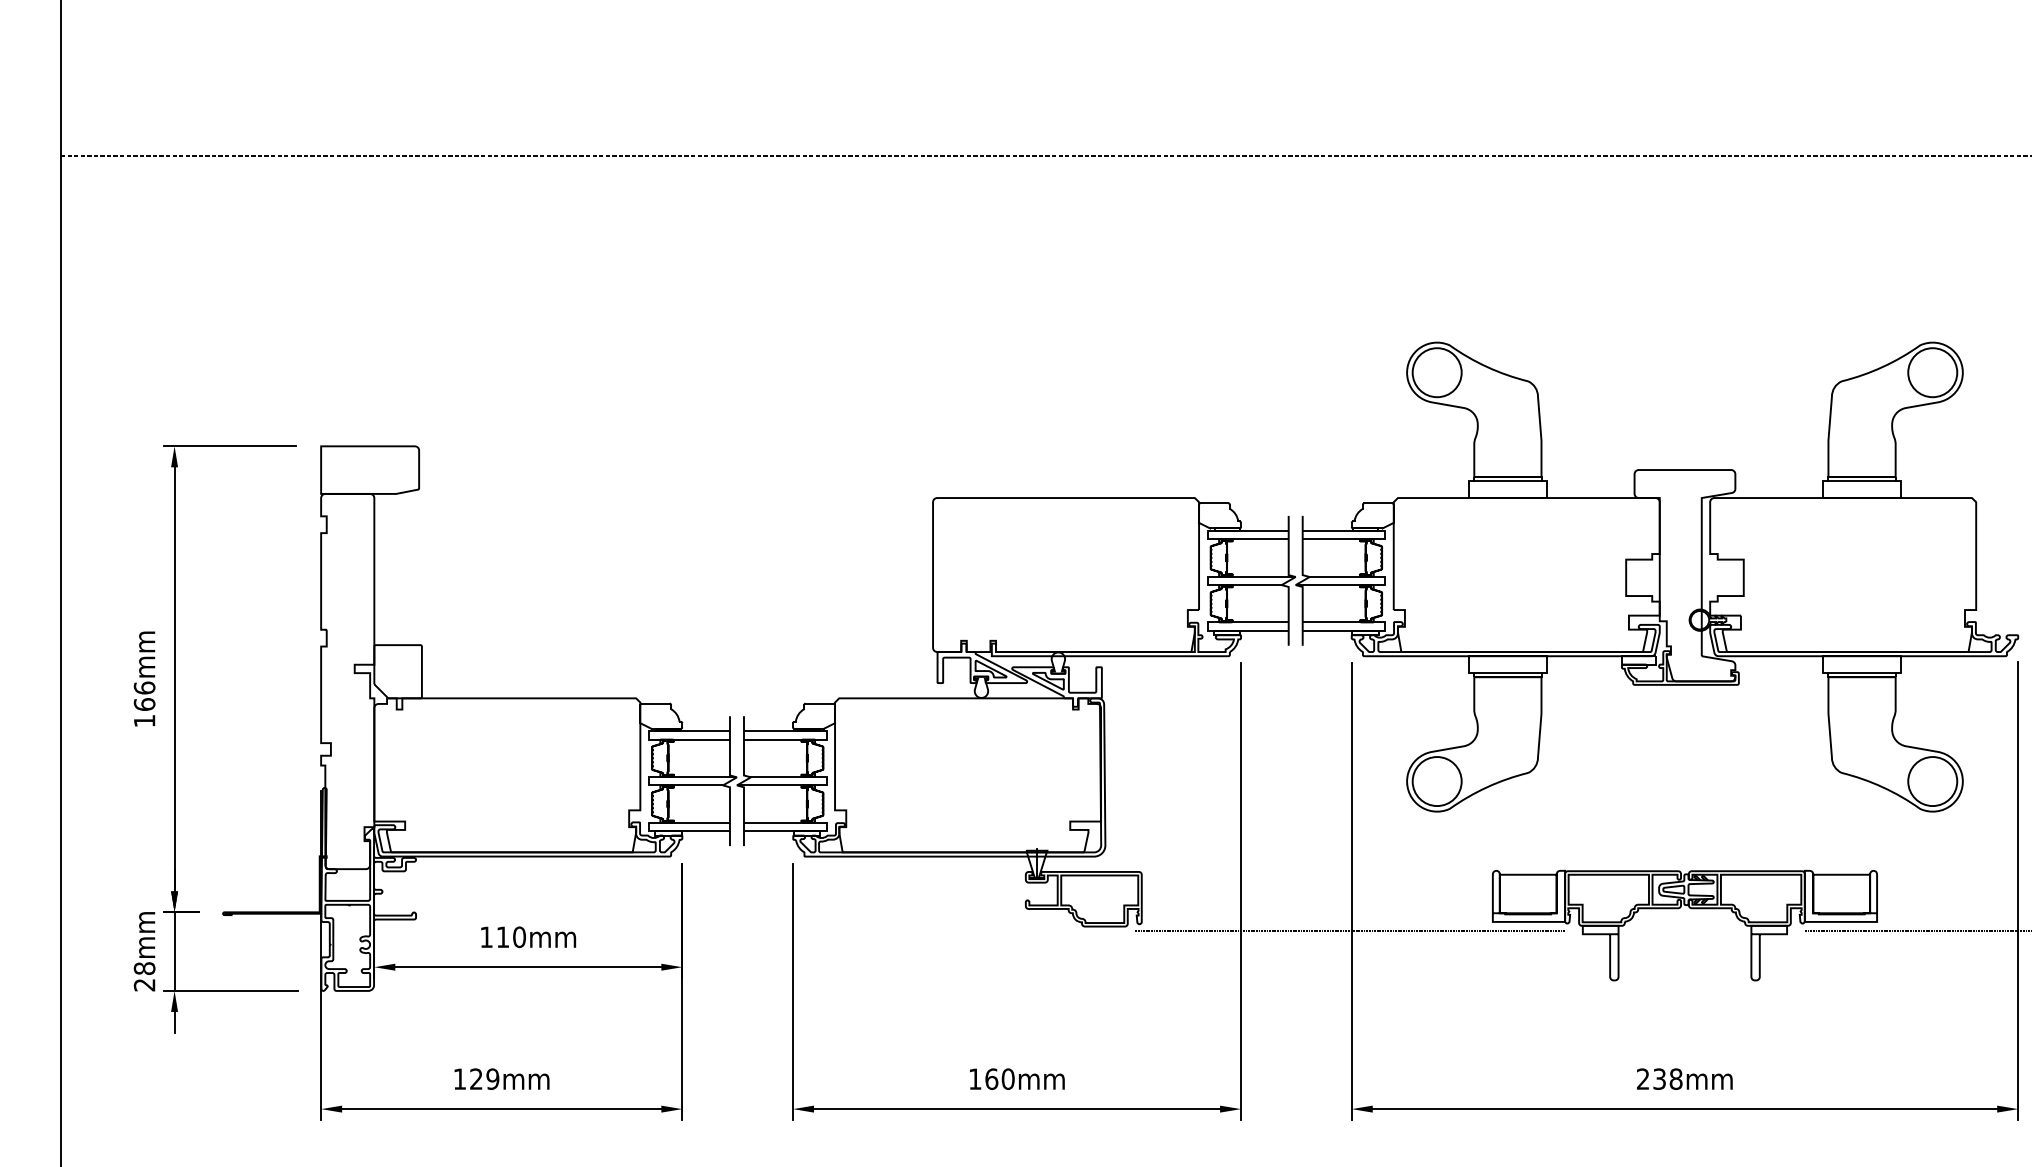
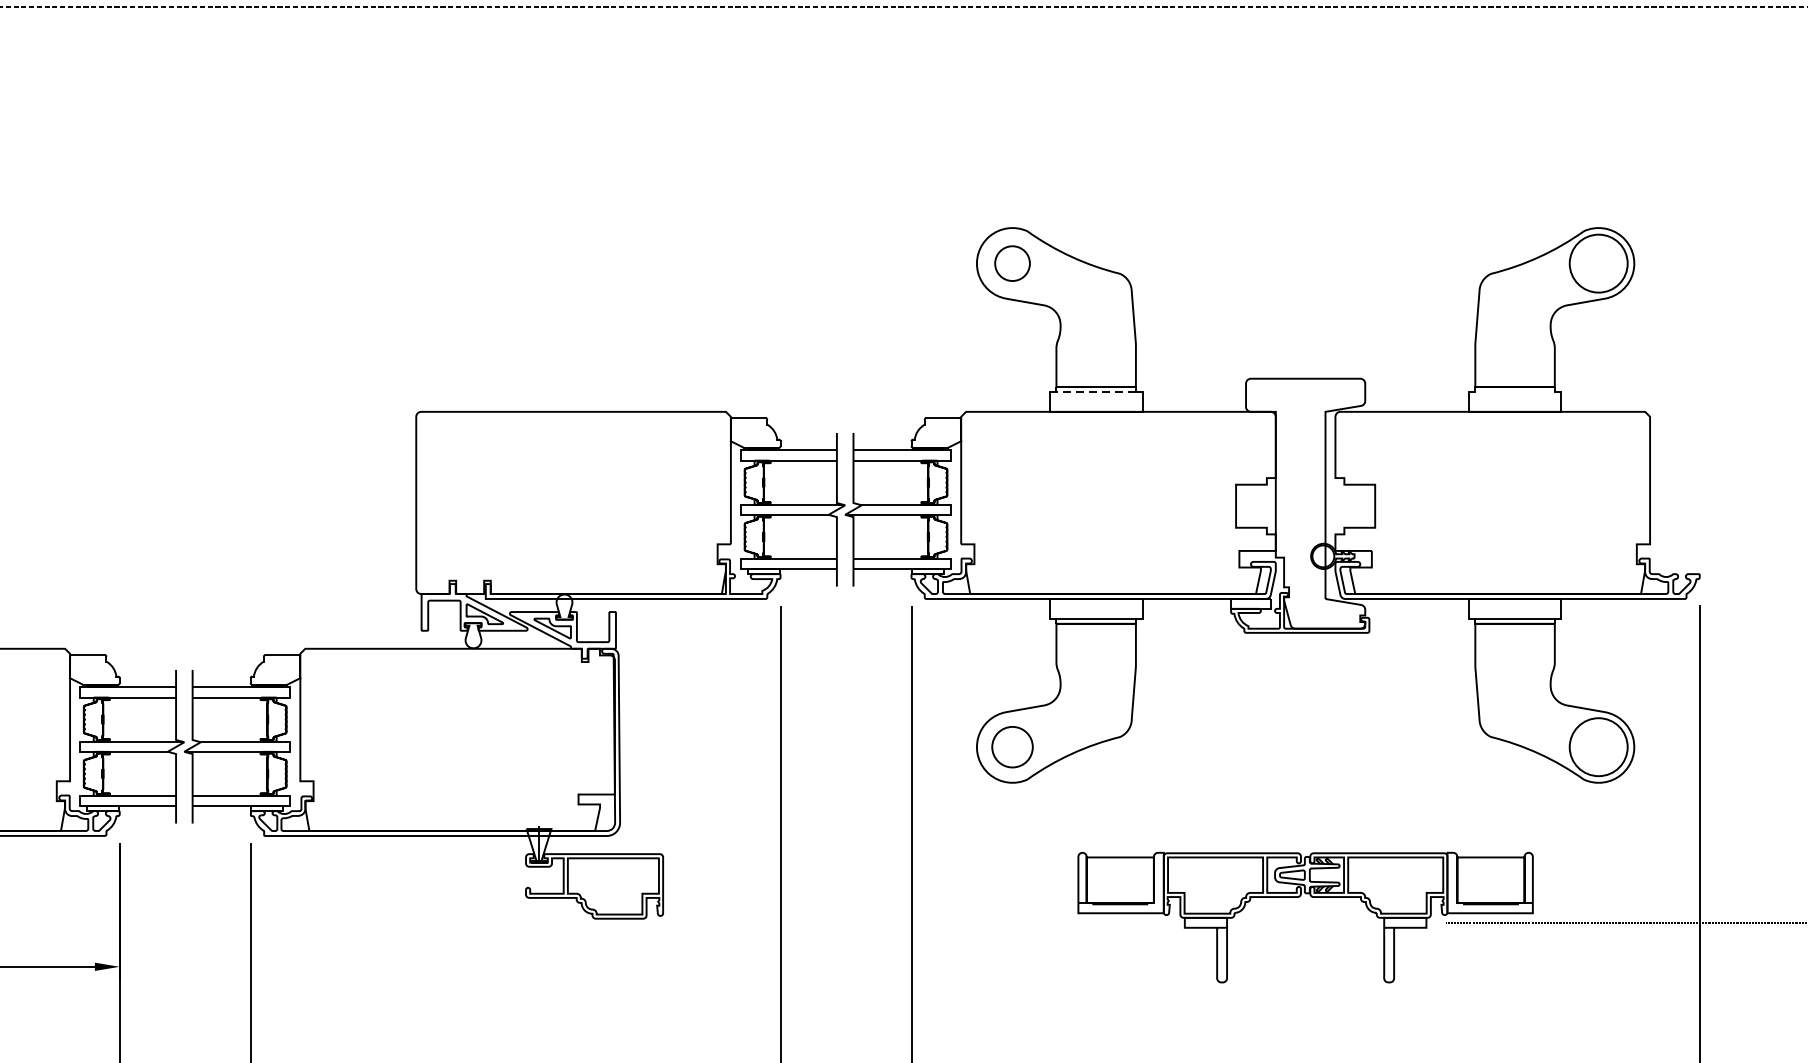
circle: (1436, 372) -> (1011, 263), size x0.6
line: (1507, 481) -> (1095, 392), solid -> dashed
line: (1861, 481) -> (1514, 392), removed
circle: (1436, 781) -> (1011, 747), size x0.7
line: (1350, 930) -> (910, 923), removed

